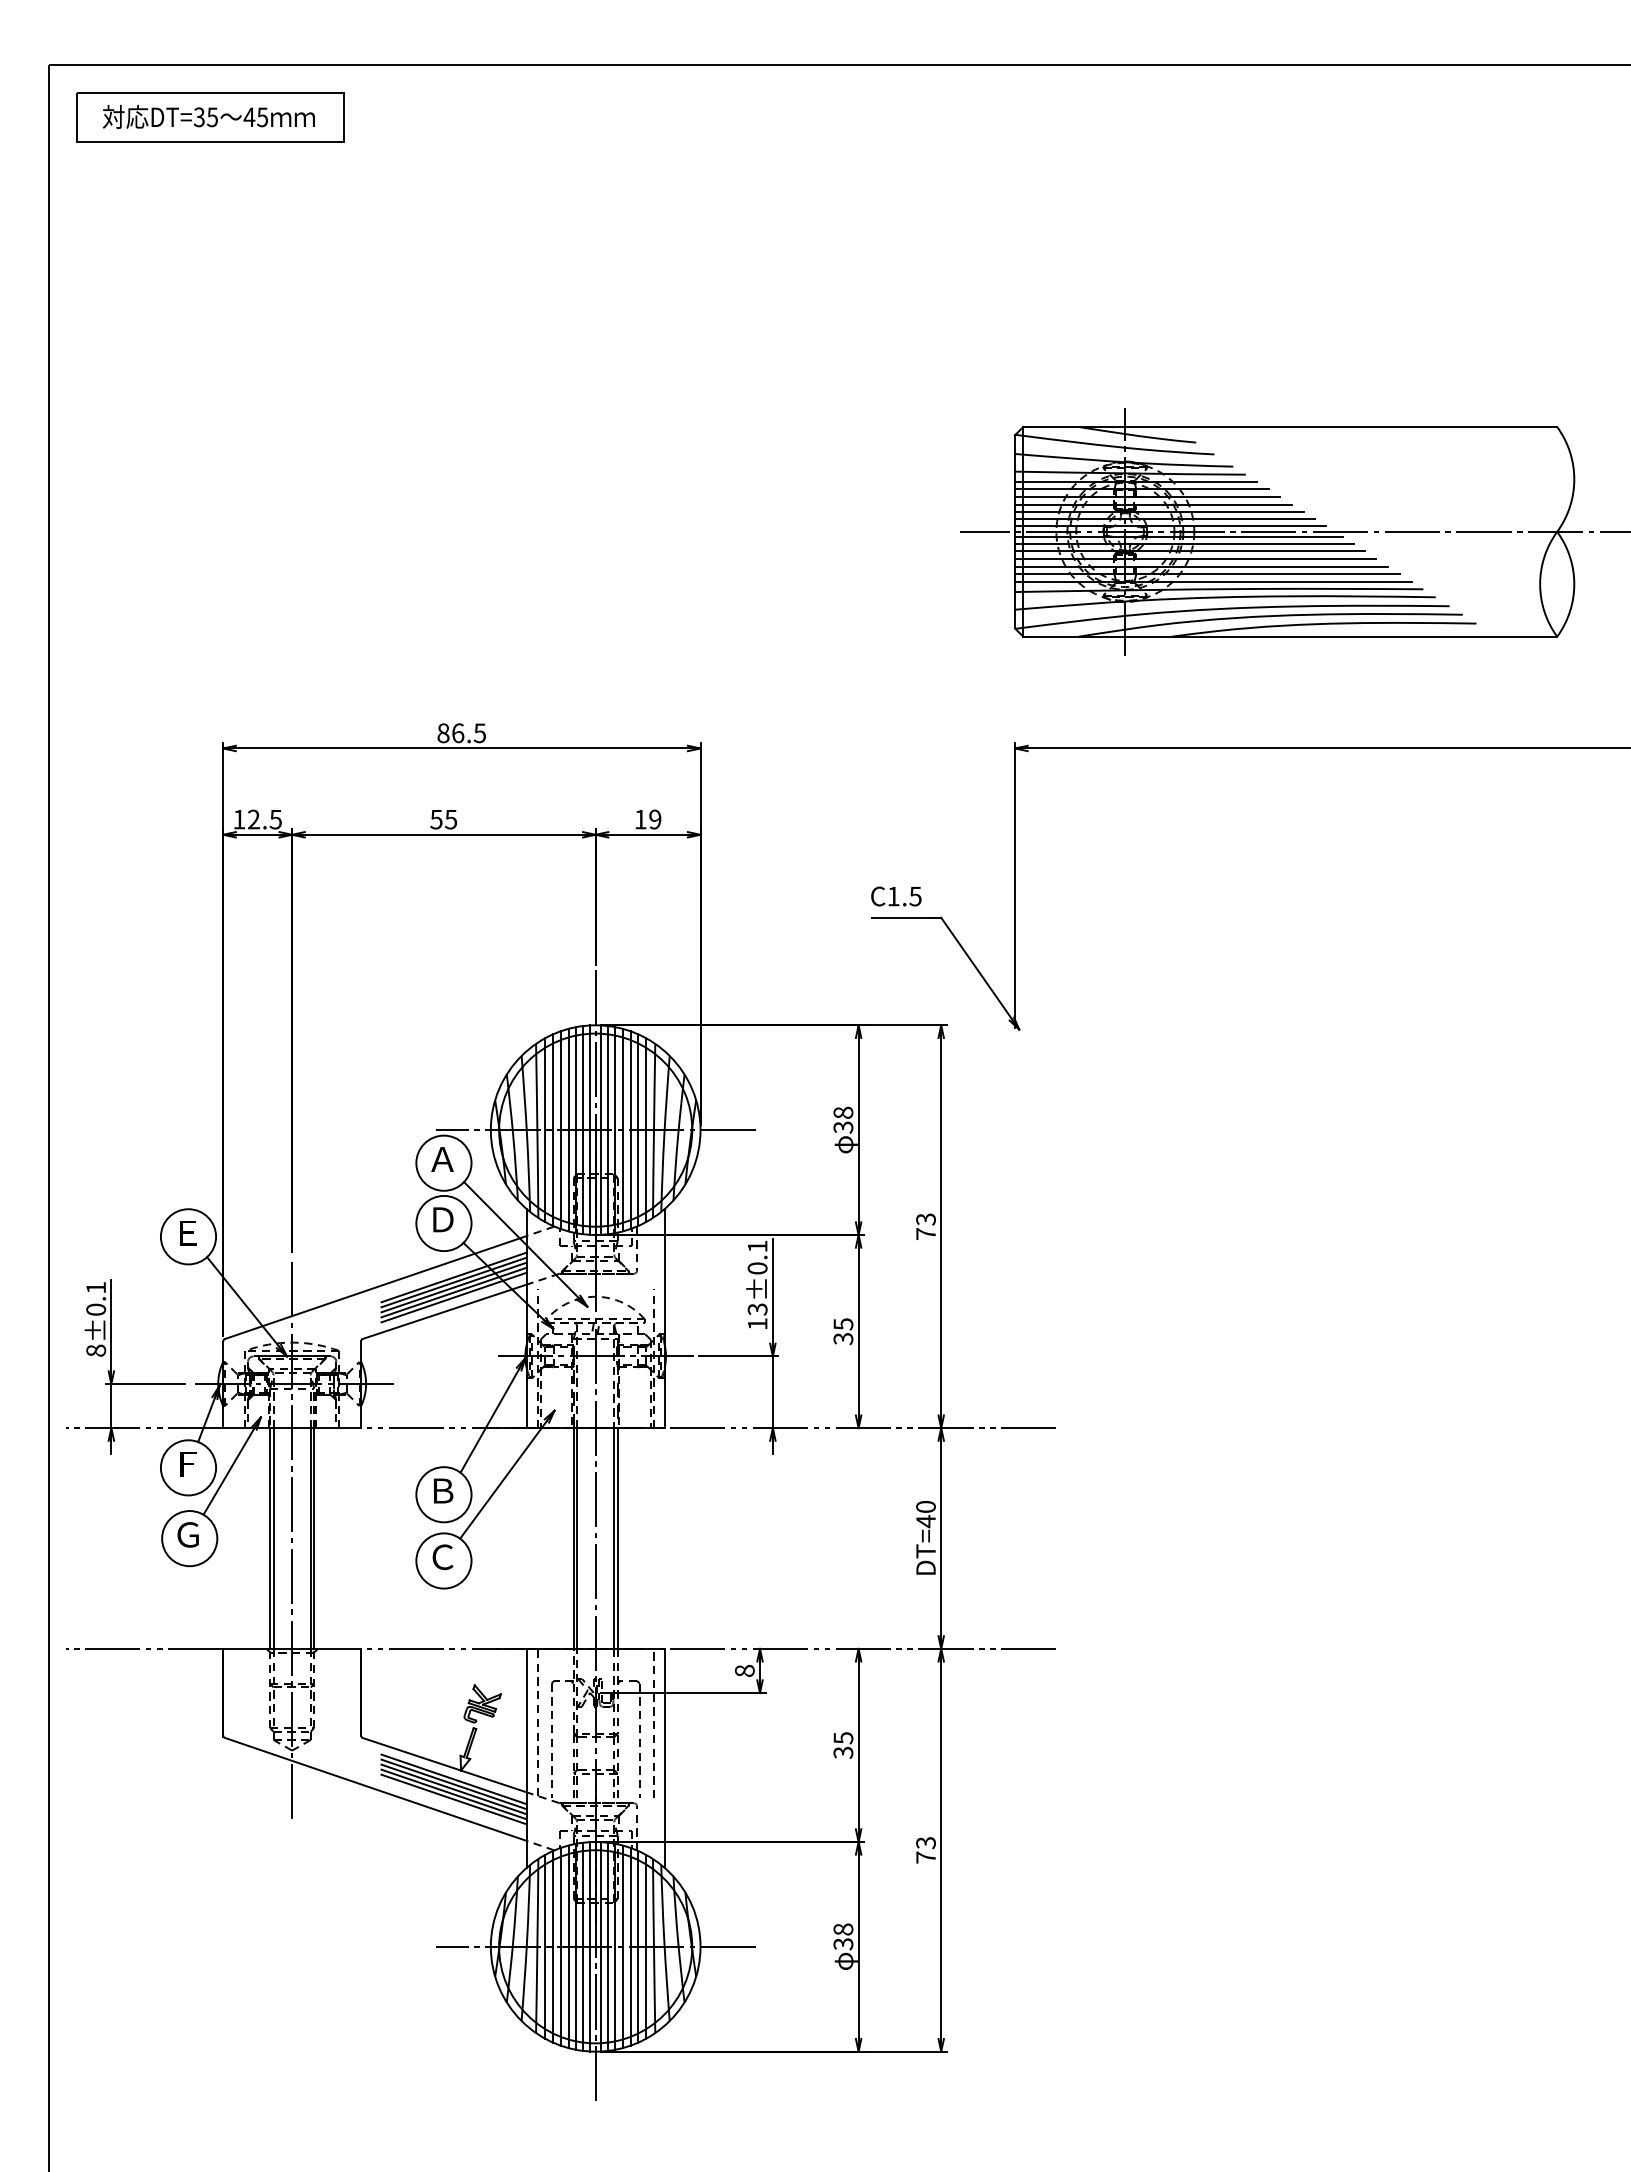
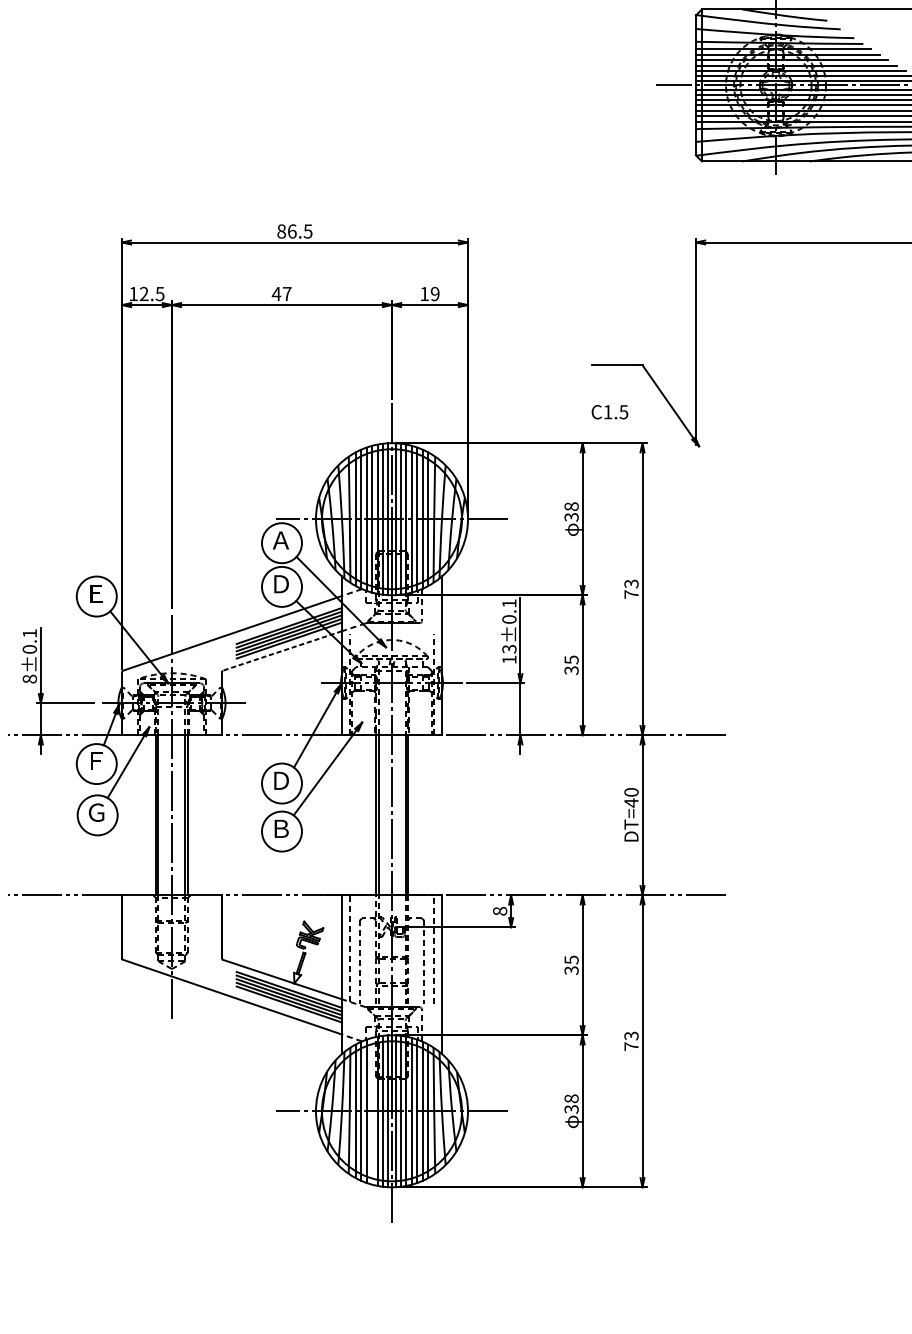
text: (443, 819) -> (281, 294), 55 -> 47
text: (896, 896) -> (610, 412), moved
line: (444, 1311) -> (282, 650), solid -> dashed
text: (443, 1490) -> (281, 780), Ｂ -> Ｄ
text: (442, 1557) -> (280, 829), Ｃ -> Ｂ
line: (568, 1946) -> (372, 1111), removed

